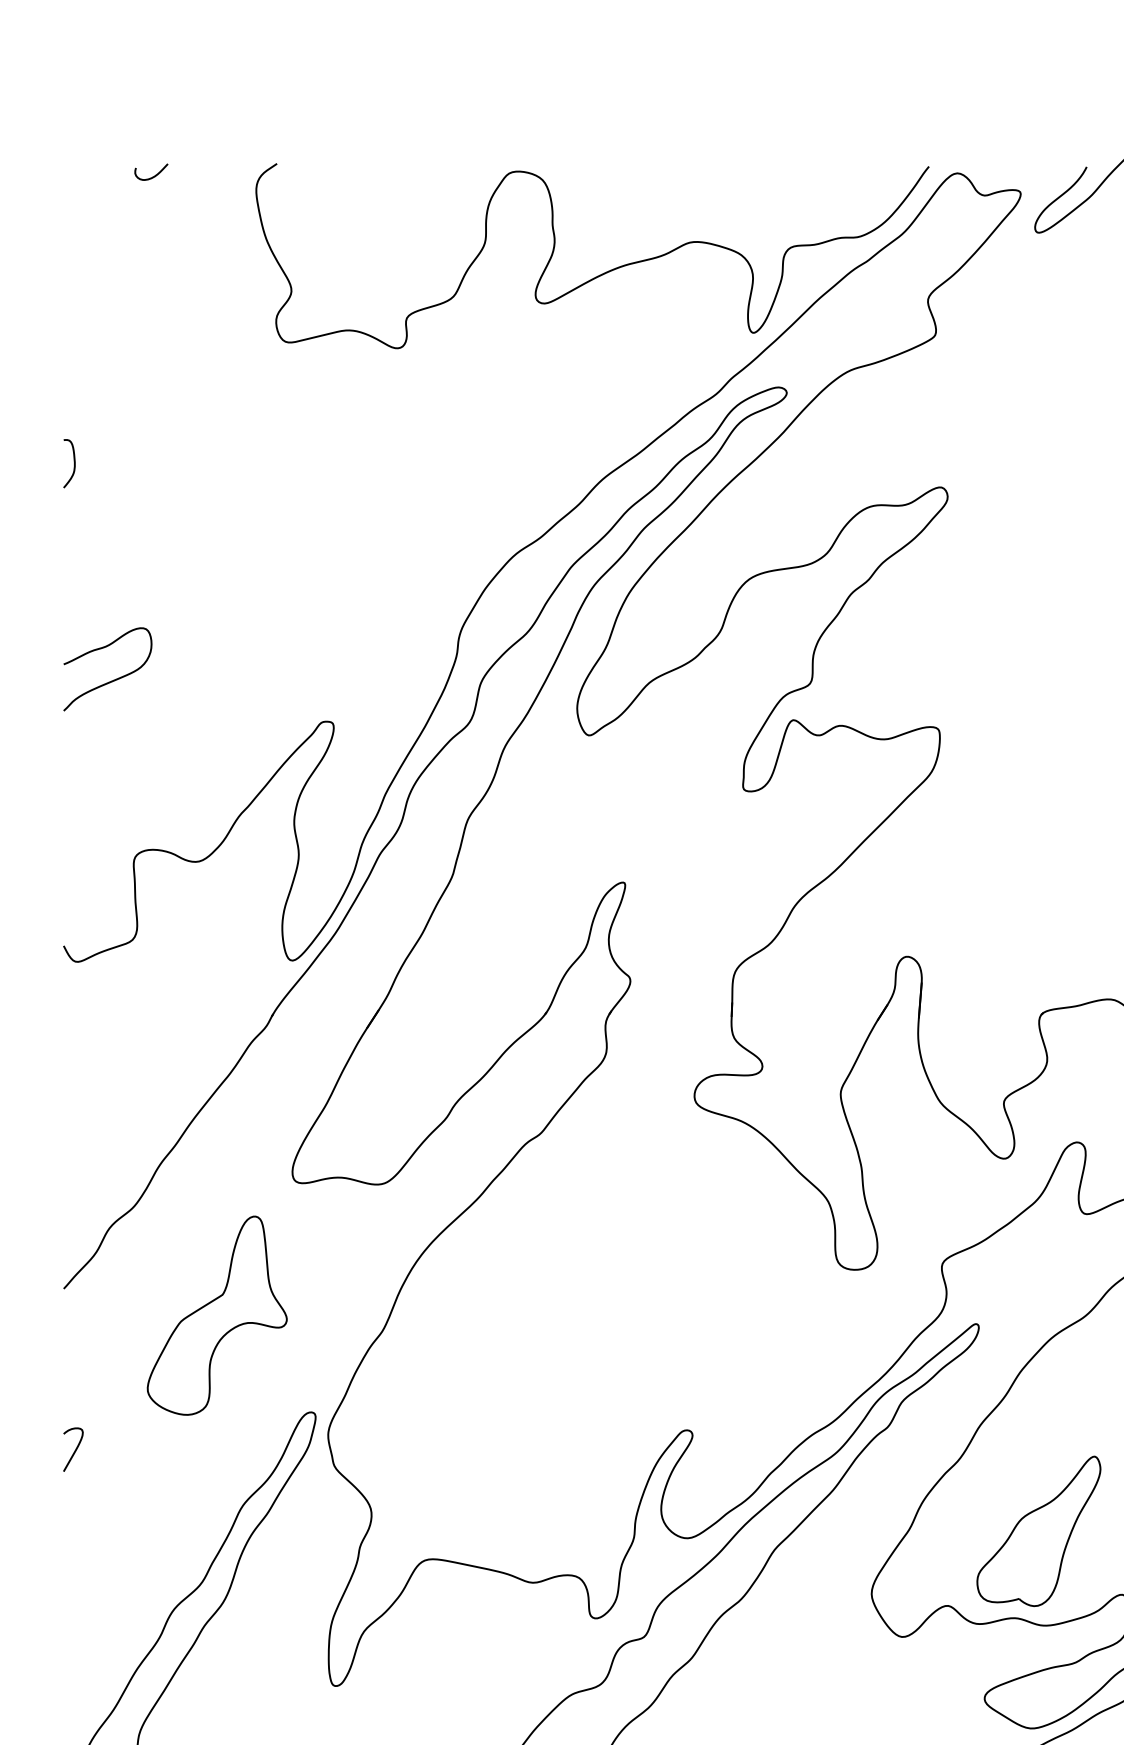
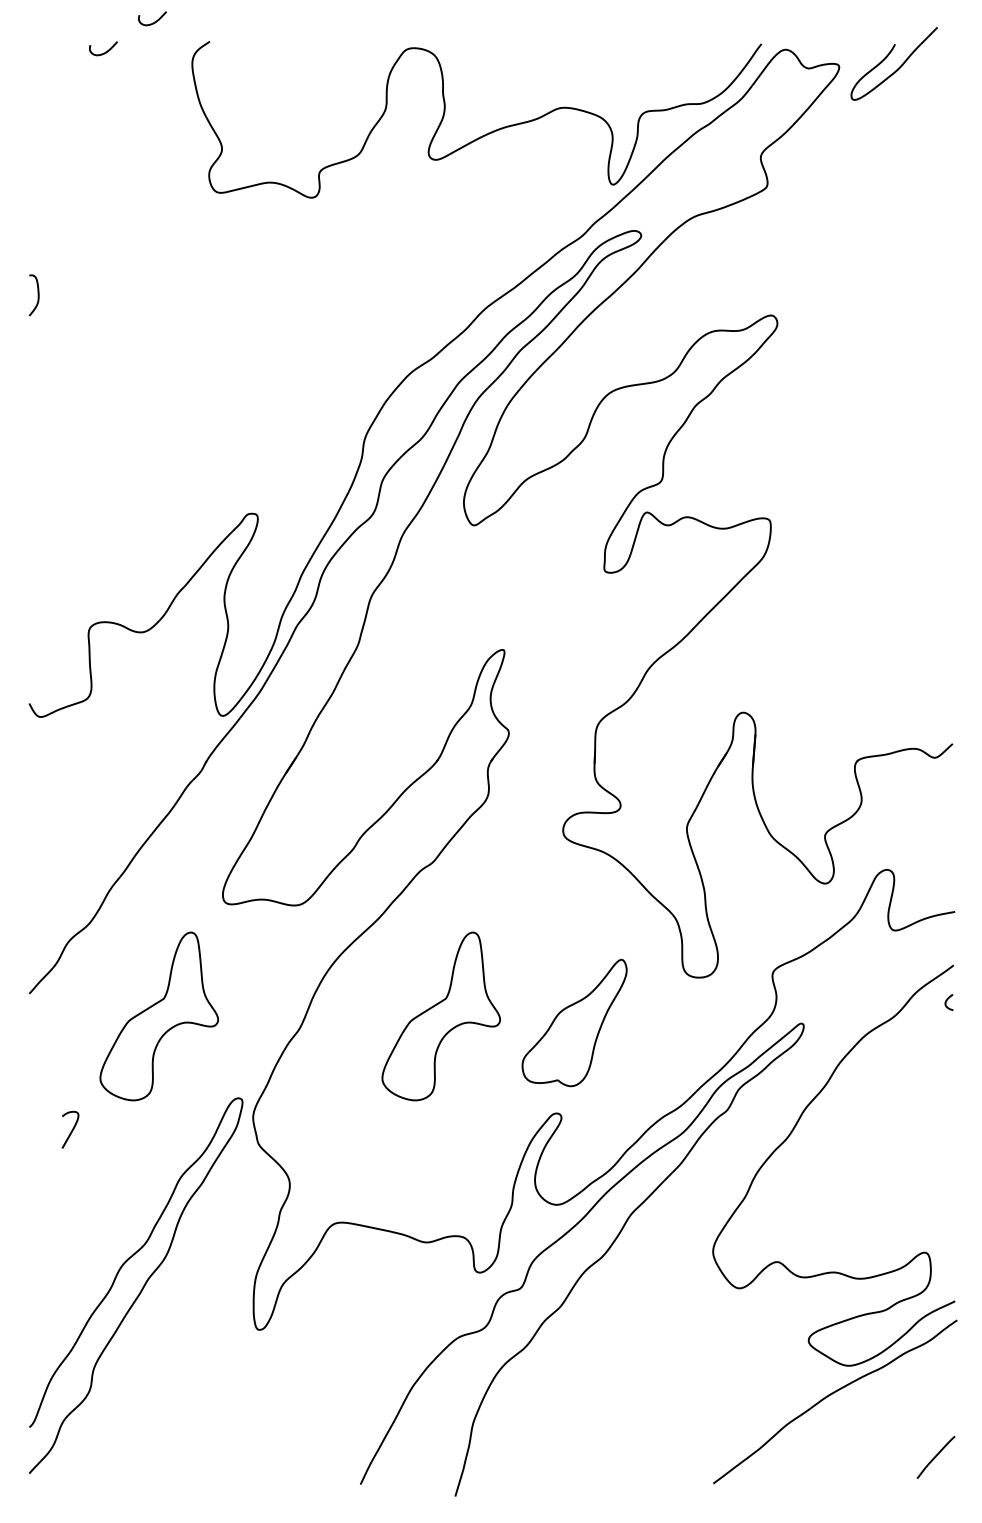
curve: (211, 140) -> (154, 21), added
curve: (112, 680) -> (70, 478), removed
part: (549, 1315) -> (440, 1016), added
curve: (74, 1450) -> (71, 1130), moved
part: (1038, 1530) -> (574, 1022), moved

